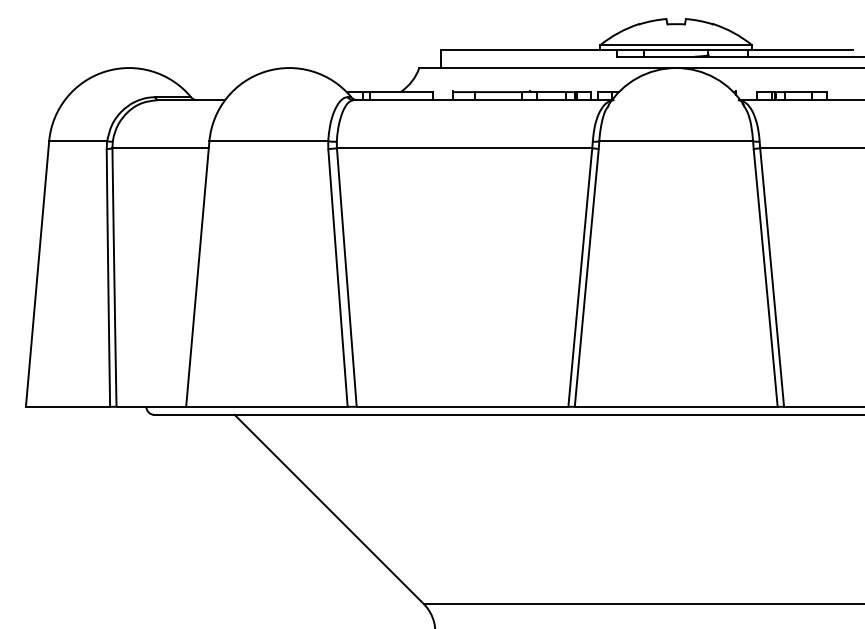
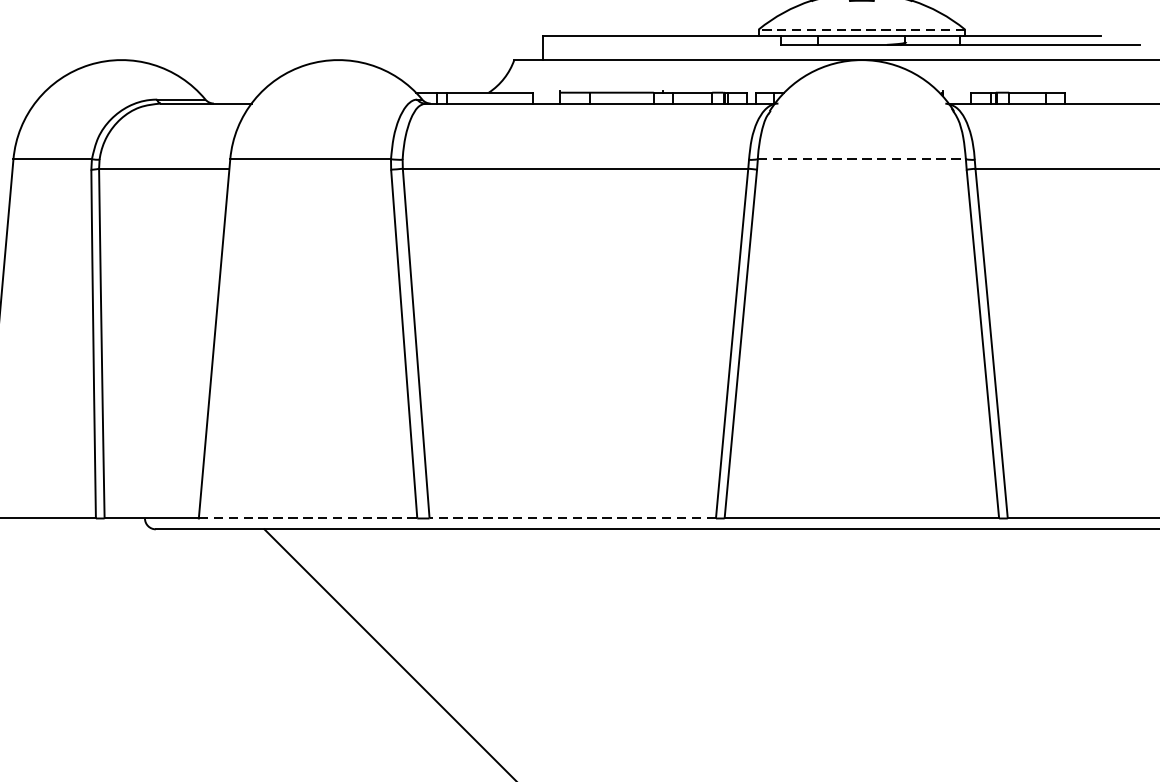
line: (675, 45) -> (860, 29), solid -> dashed
line: (676, 141) -> (862, 159), solid -> dashed
line: (266, 406) -> (307, 518), solid -> dashed
line: (462, 406) -> (572, 518), solid -> dashed

